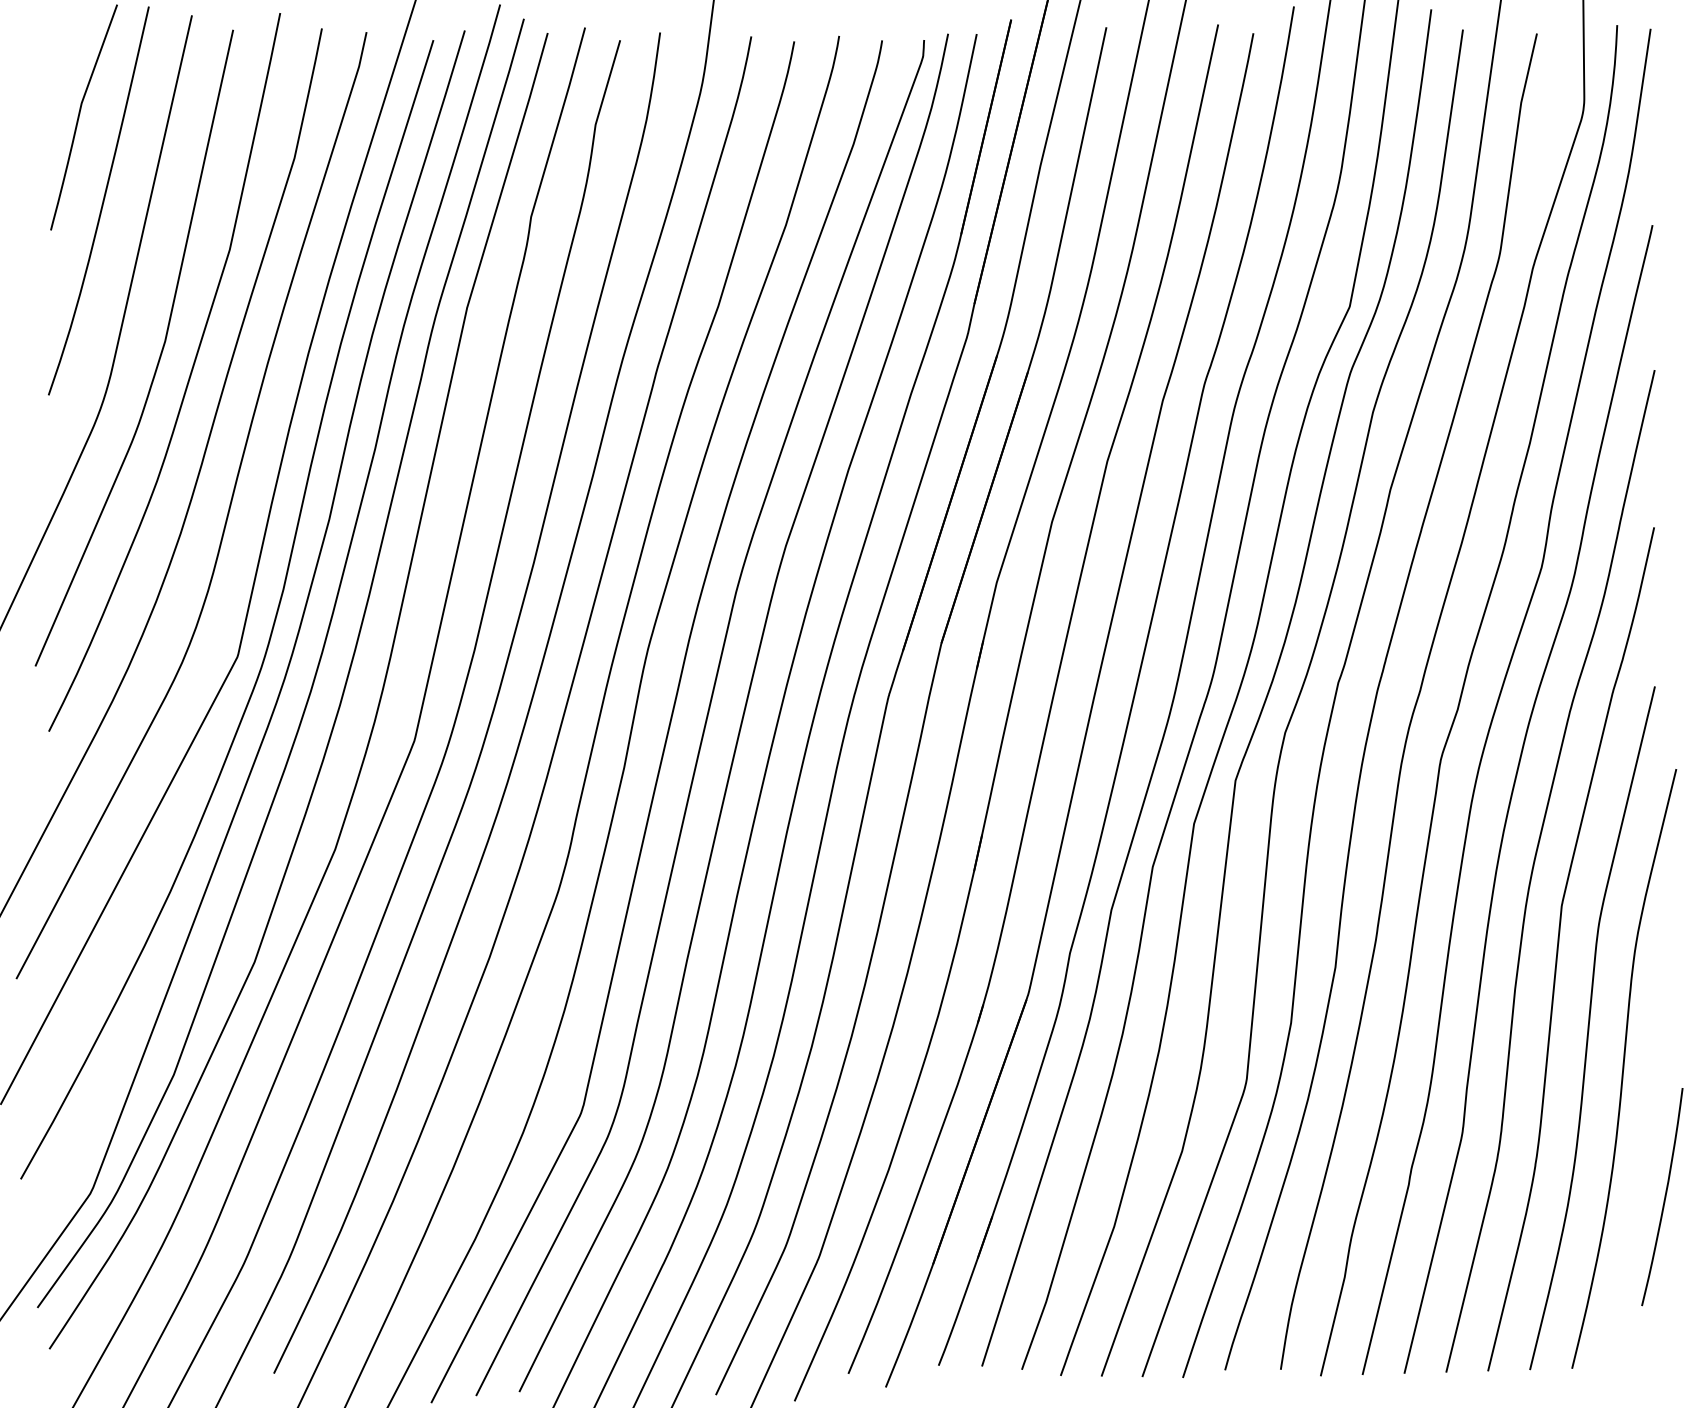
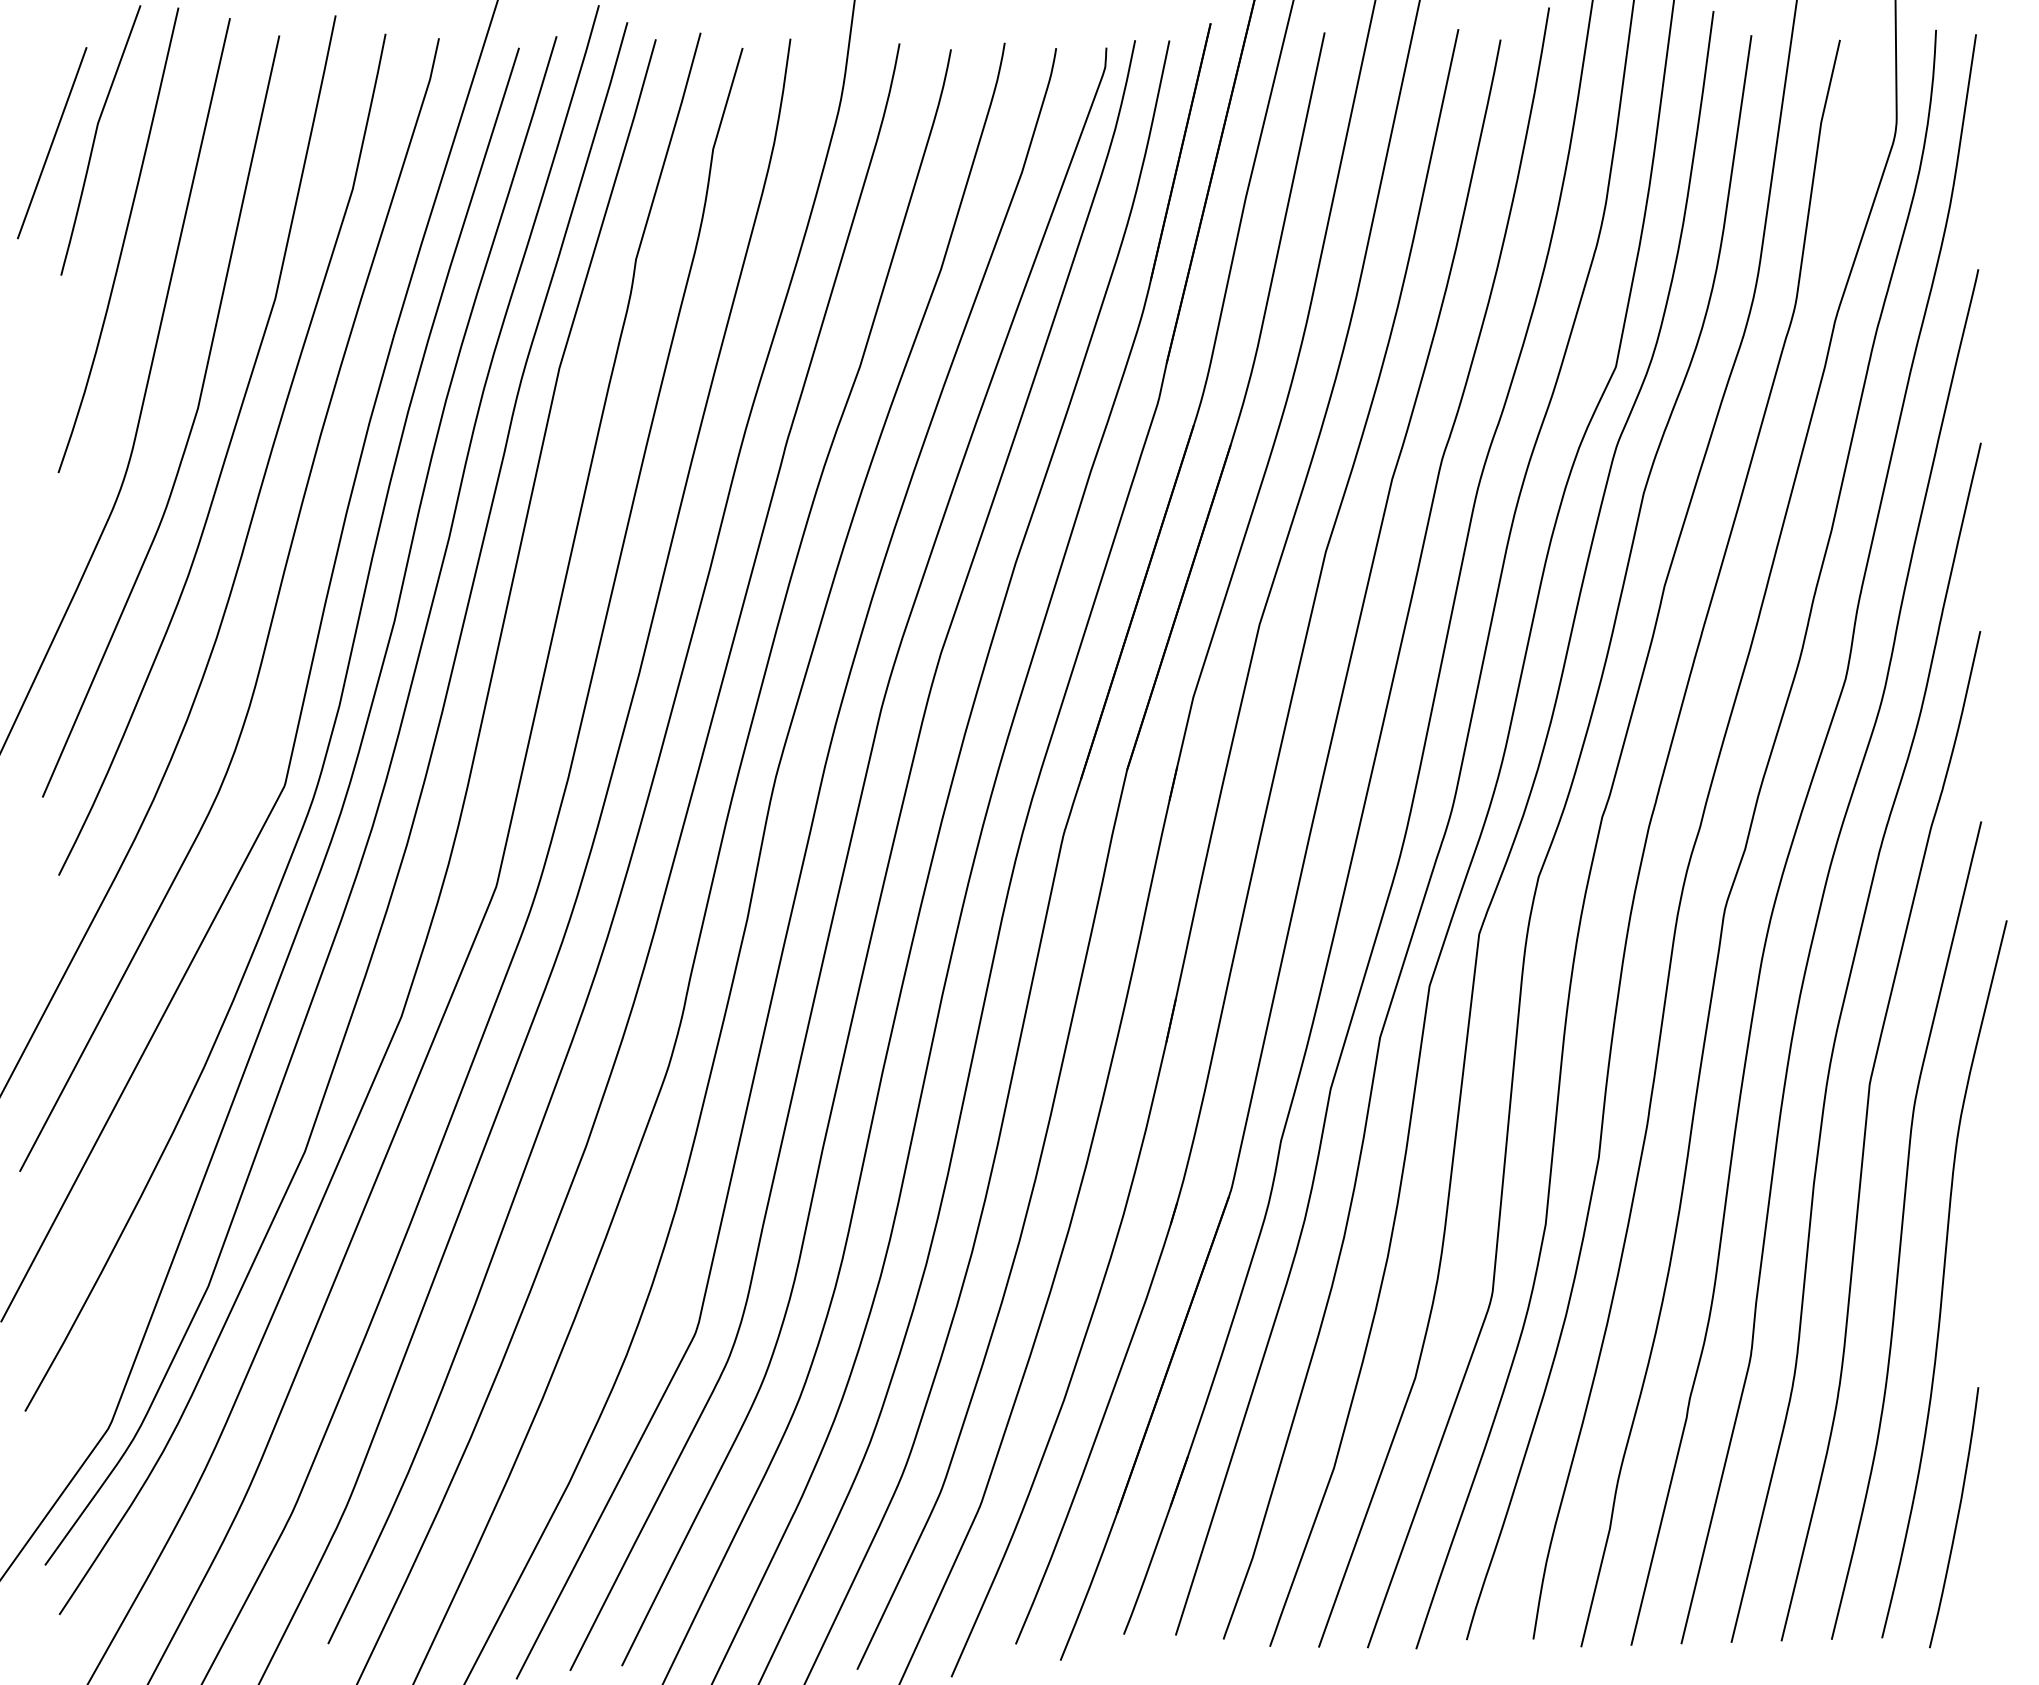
line: (43, 120) -> (52, 143), added
curve: (1664, 1196) -> (1956, 1517), moved

